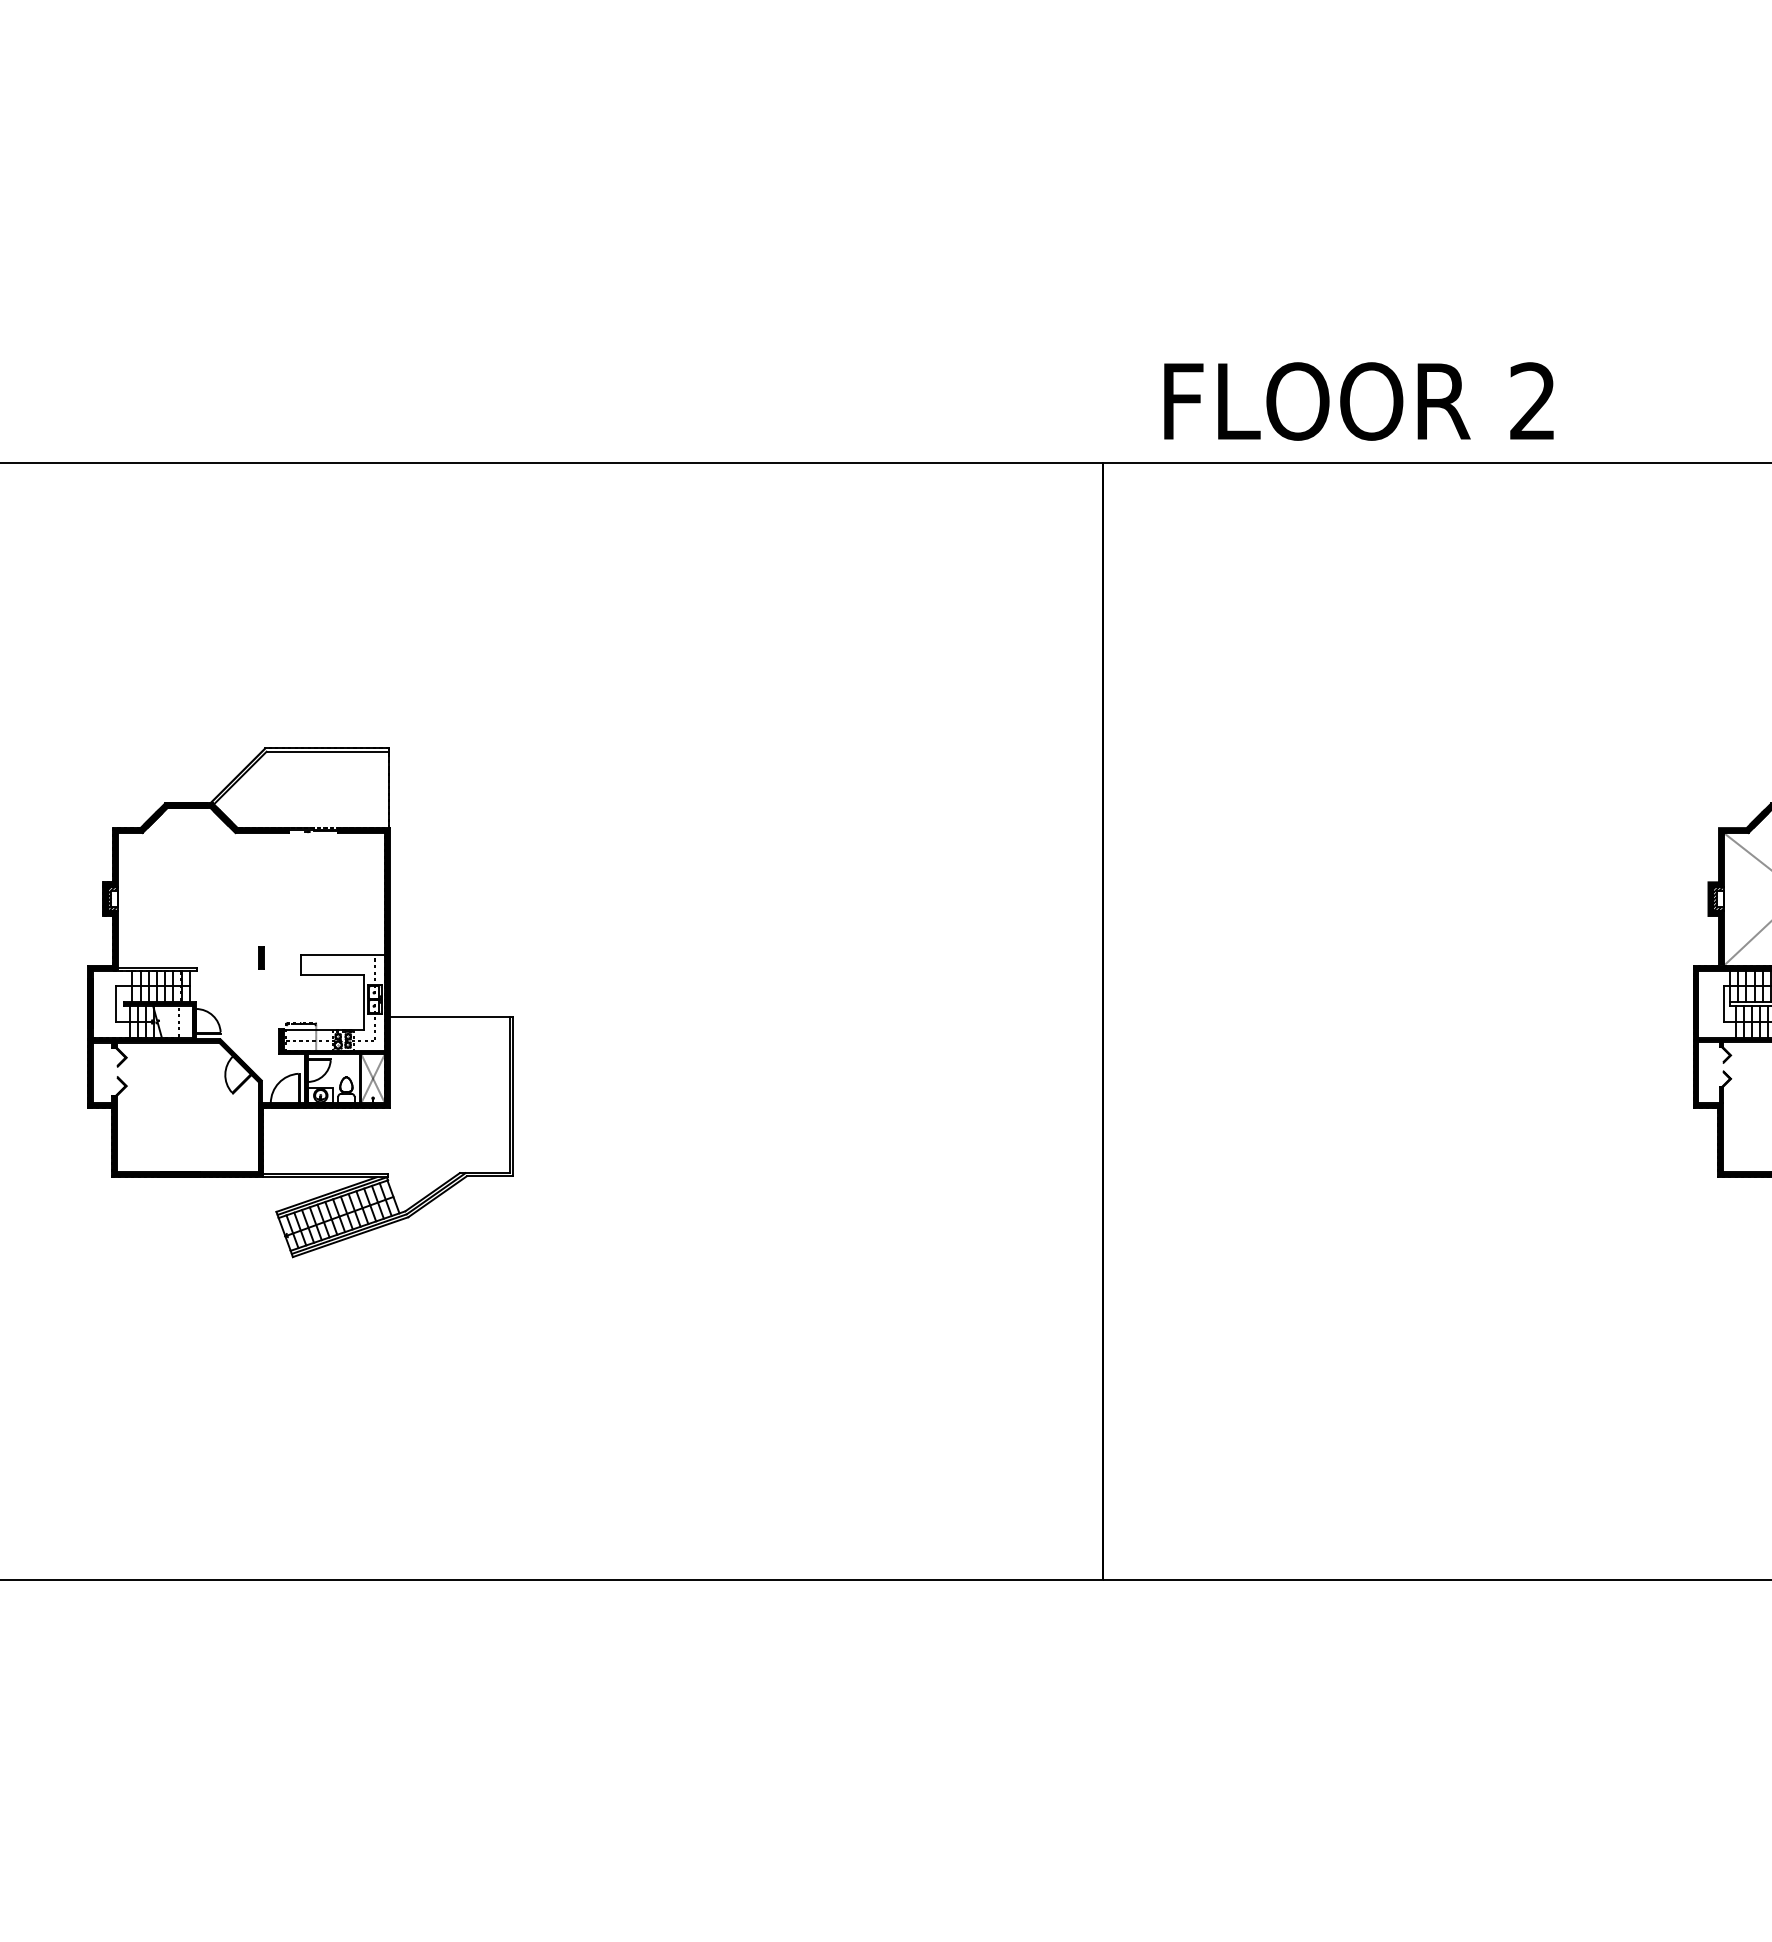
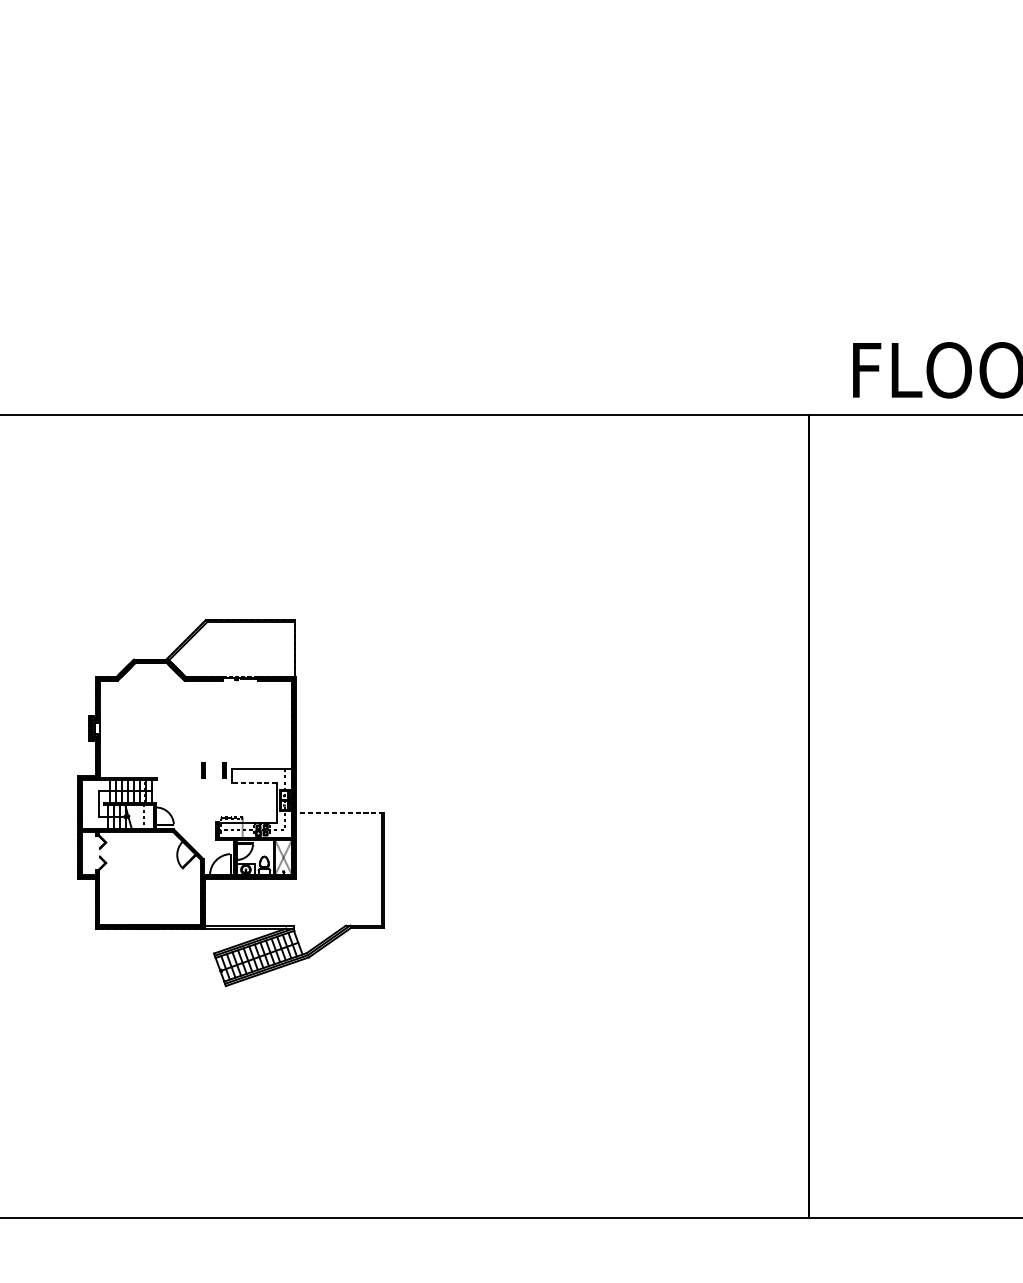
part: (290, 957) -> (224, 770), added
line: (332, 975) -> (254, 783), solid -> dashed
line: (451, 1017) -> (340, 813), solid -> dashed

